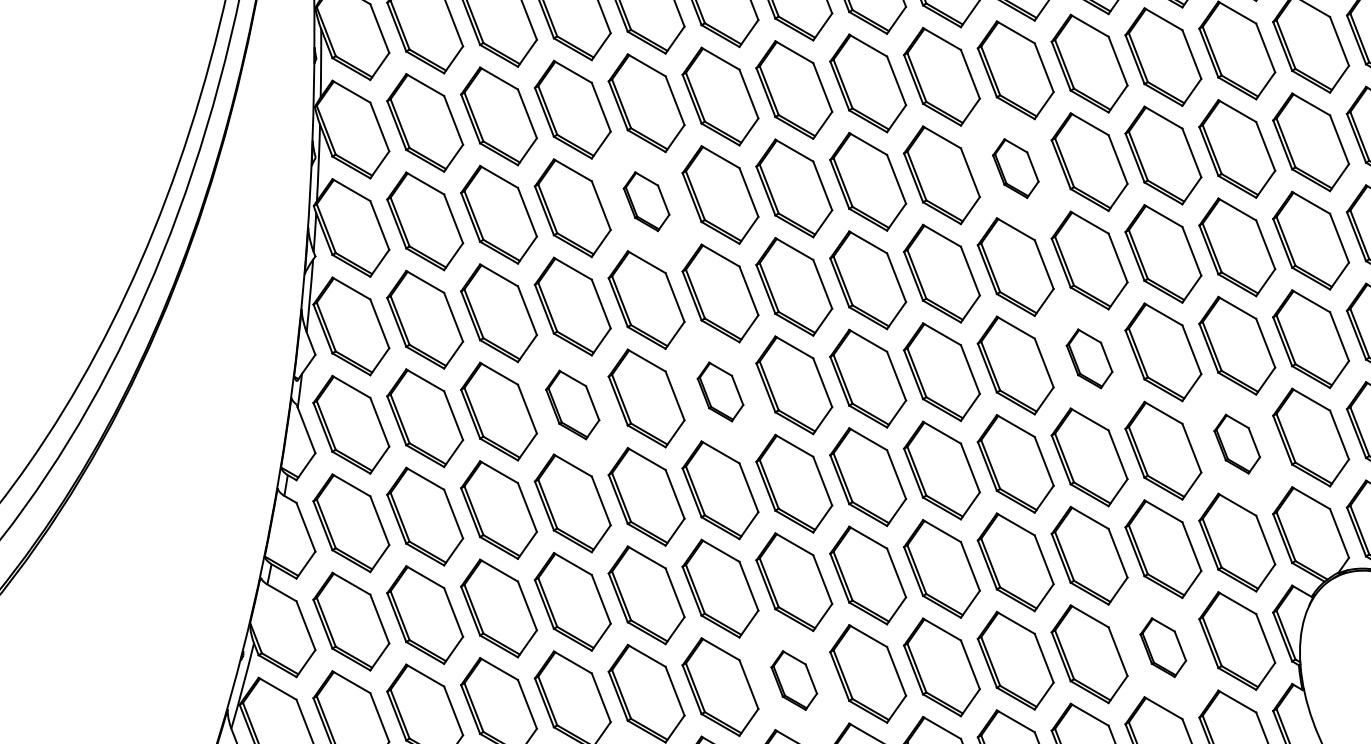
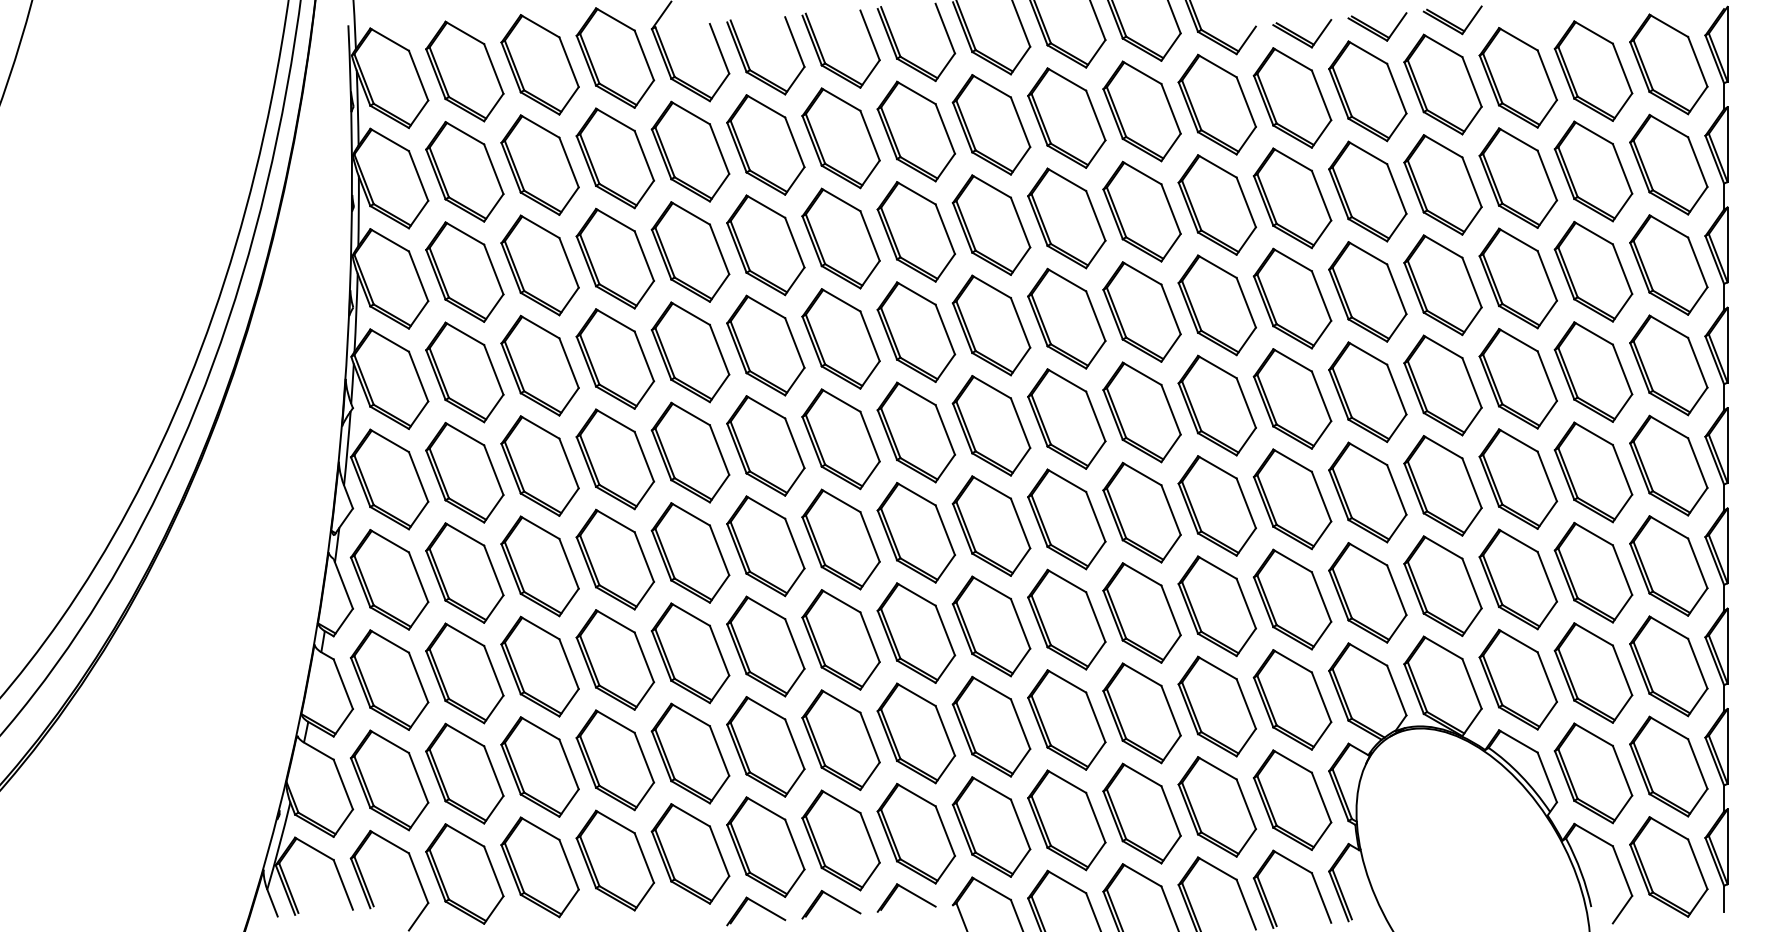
part: (1015, 168) -> (1066, 318), size x1.67
part: (646, 201) -> (690, 352), size x1.67
part: (1089, 358) -> (1141, 512), size x1.67
part: (720, 392) -> (765, 546), size x1.67
part: (572, 404) -> (614, 559), size x1.43
part: (1237, 444) -> (1292, 599), size x1.67
part: (1162, 647) -> (1216, 806), size x1.67
part: (793, 680) -> (840, 840), size x1.67

